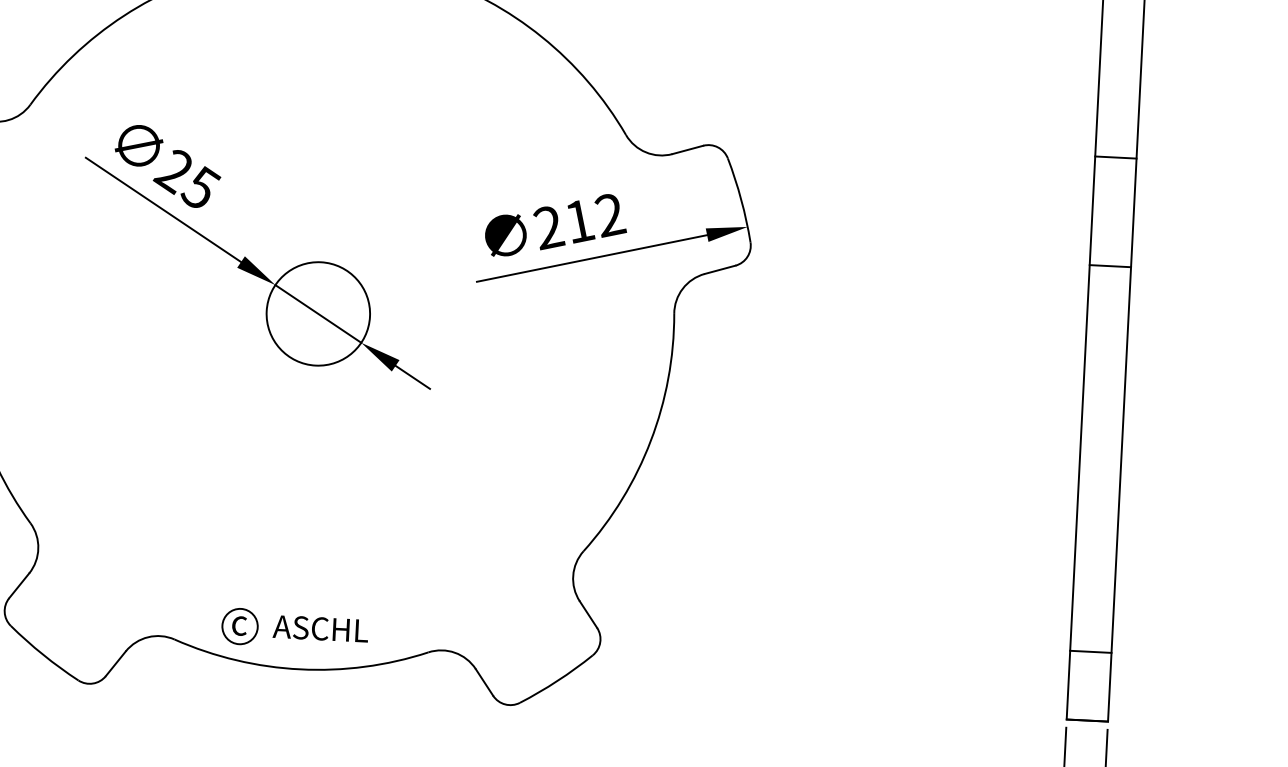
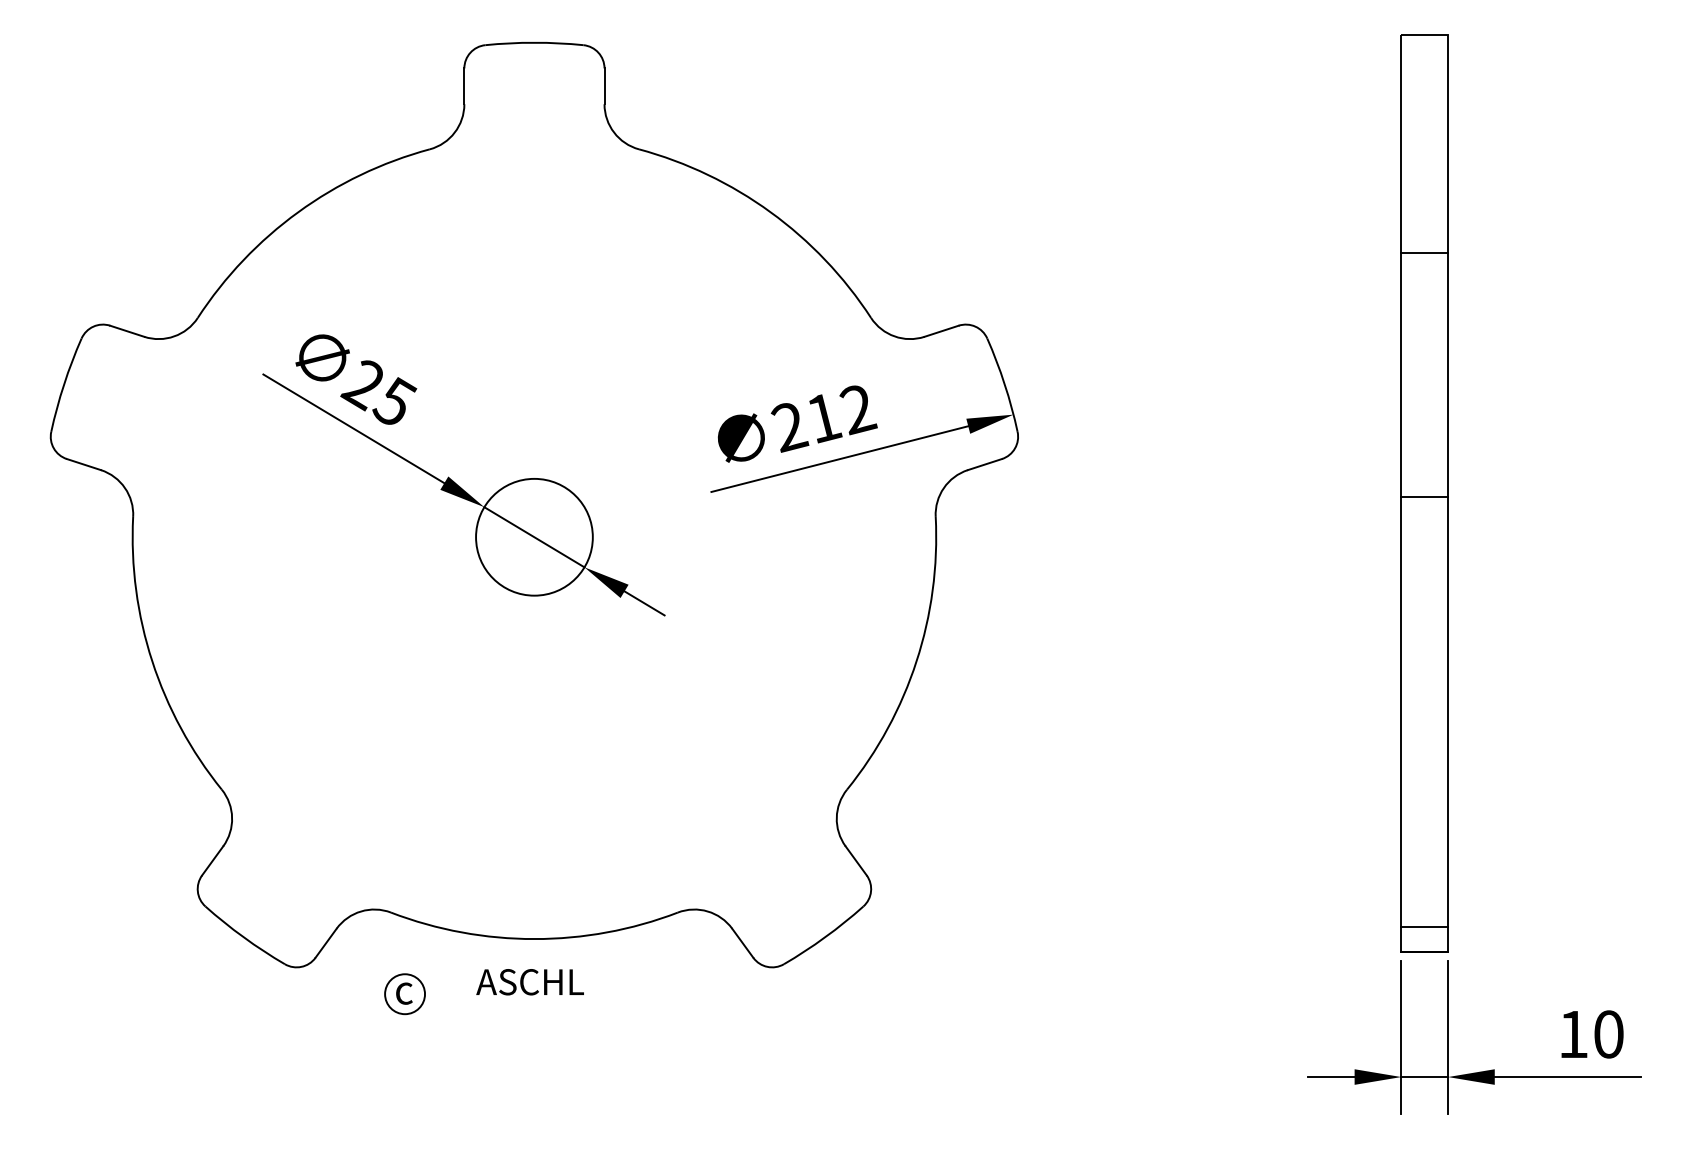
line: (1115, 157) -> (1424, 253), moved
line: (1110, 266) -> (1424, 497), moved
part: (239, 626) -> (404, 994), moved
text: (320, 629) -> (529, 982), moved
line: (1090, 652) -> (1424, 927), moved

